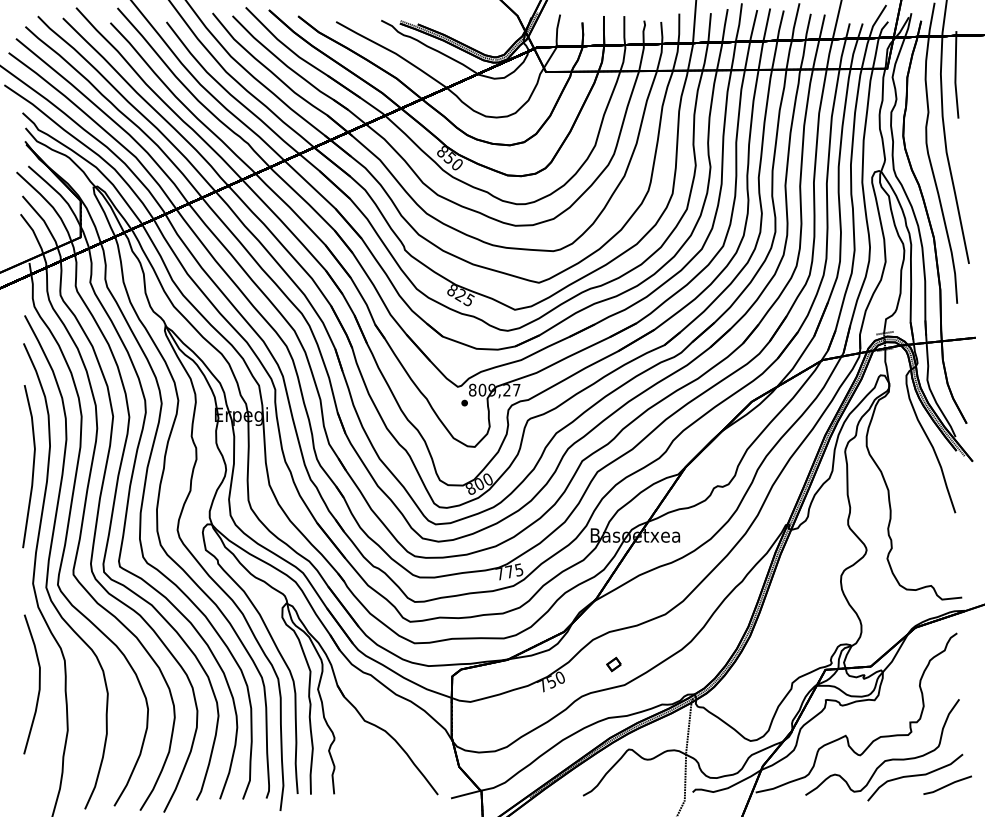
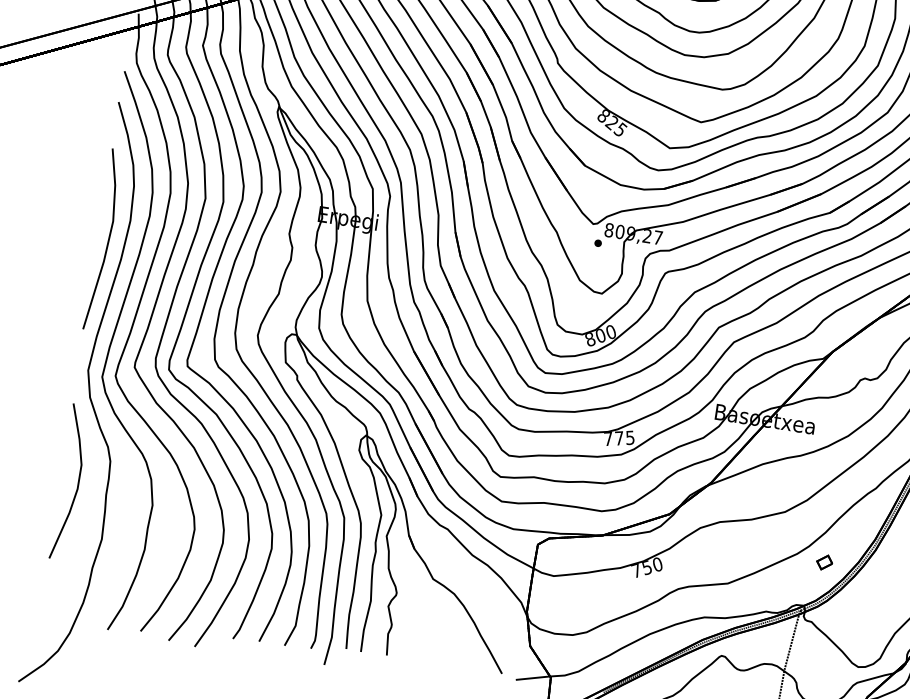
part: (613, 664) -> (824, 562), moved

